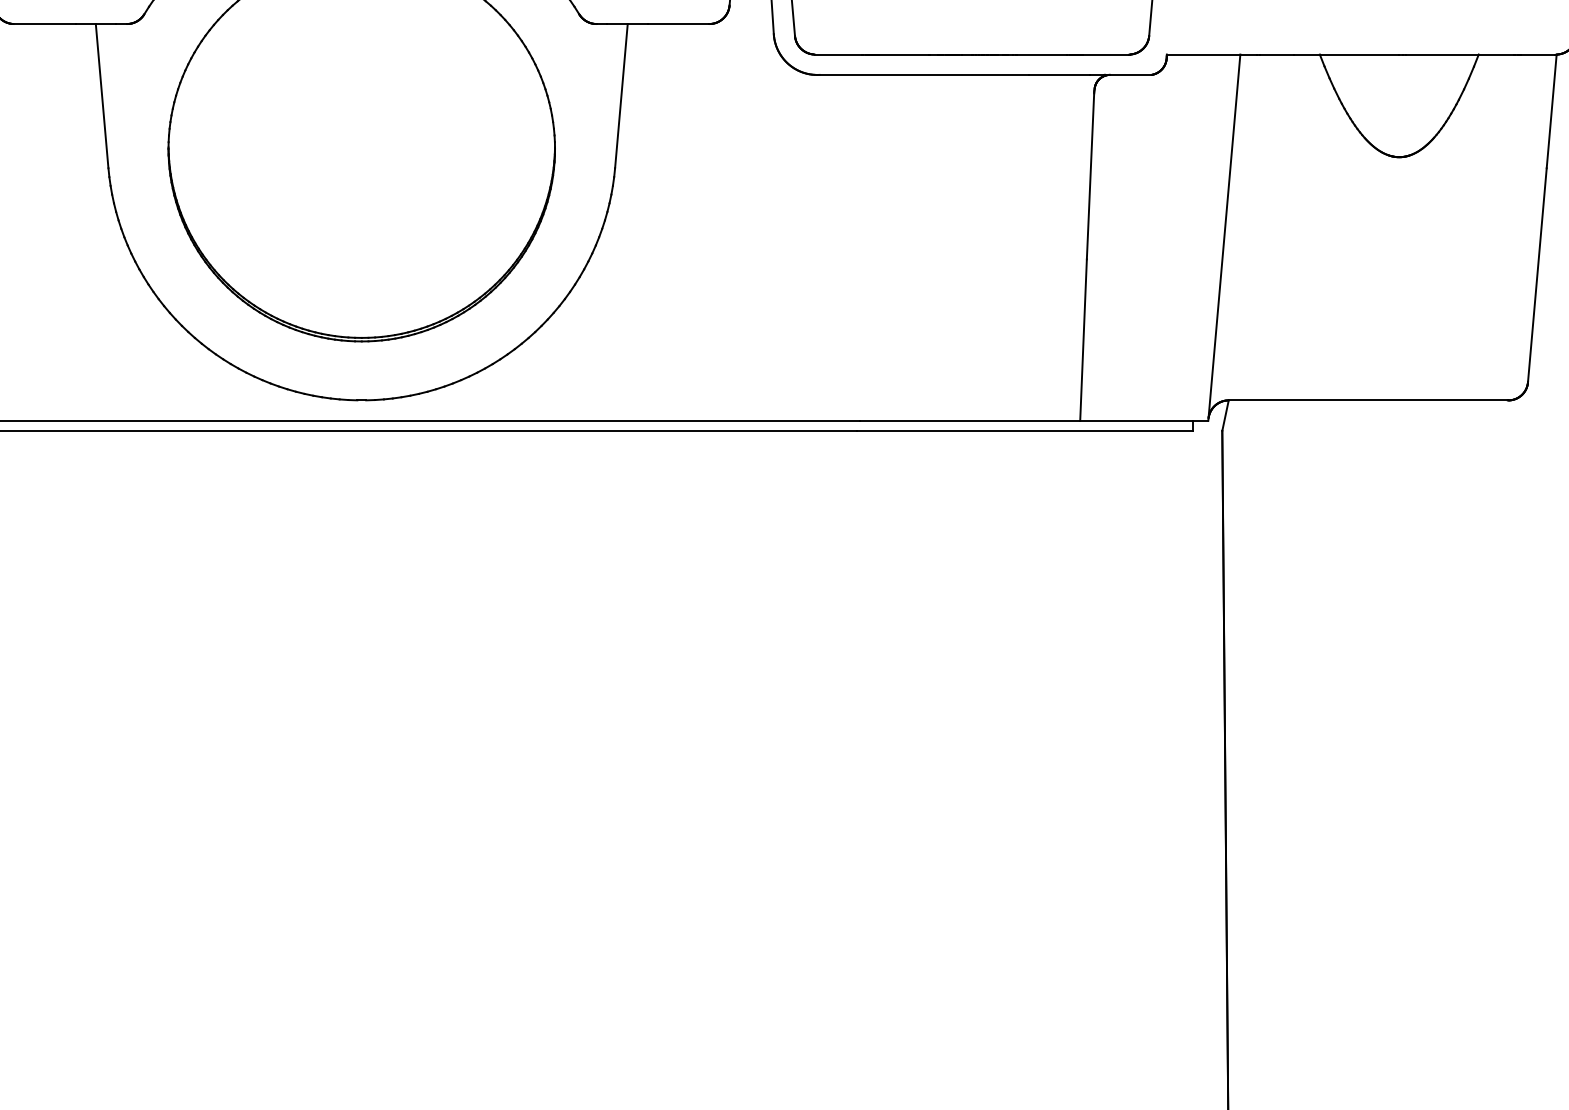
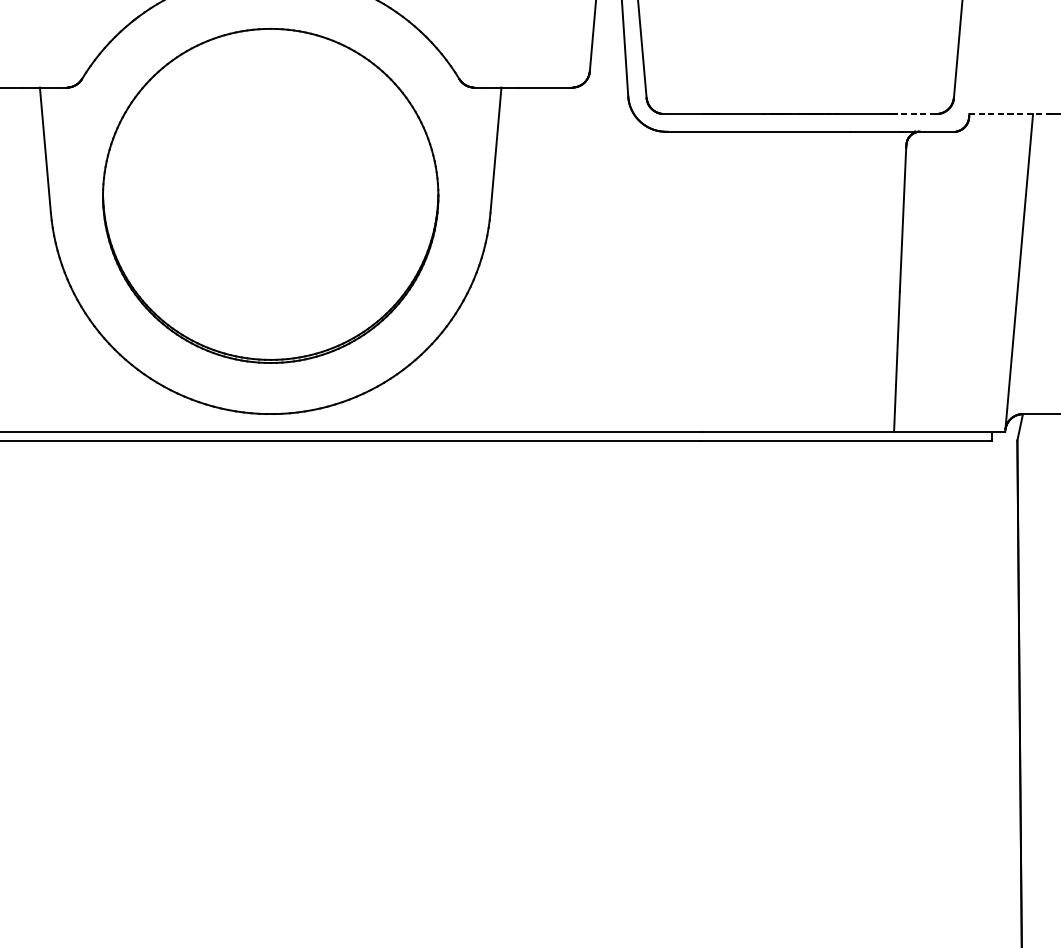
line: (1105, 54) -> (916, 113), solid -> dashed
line: (1212, 54) -> (1008, 113), solid -> dashed

